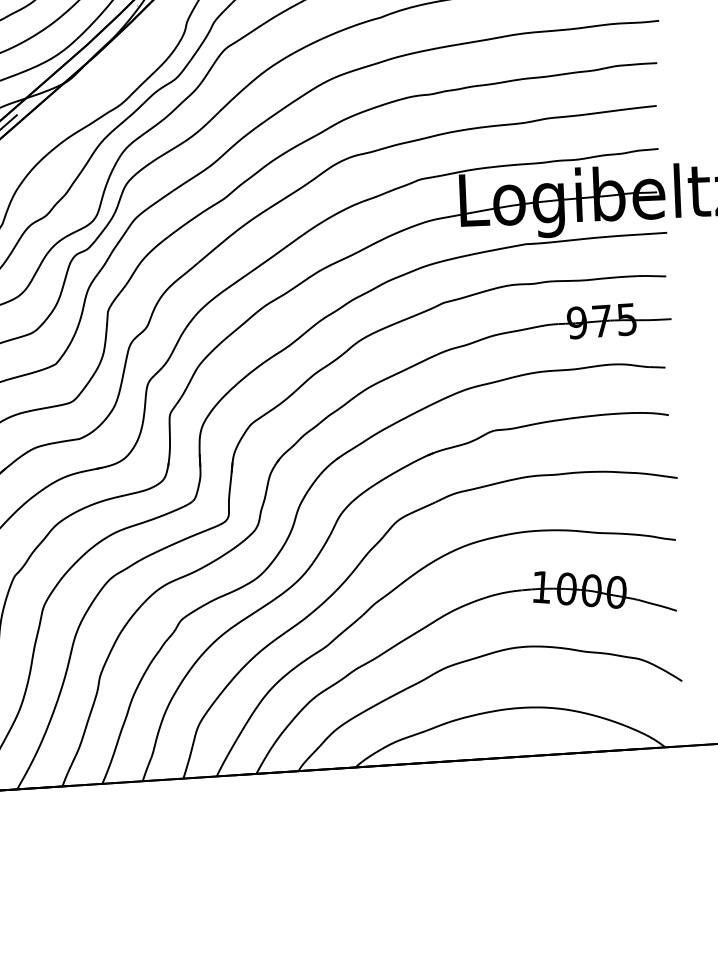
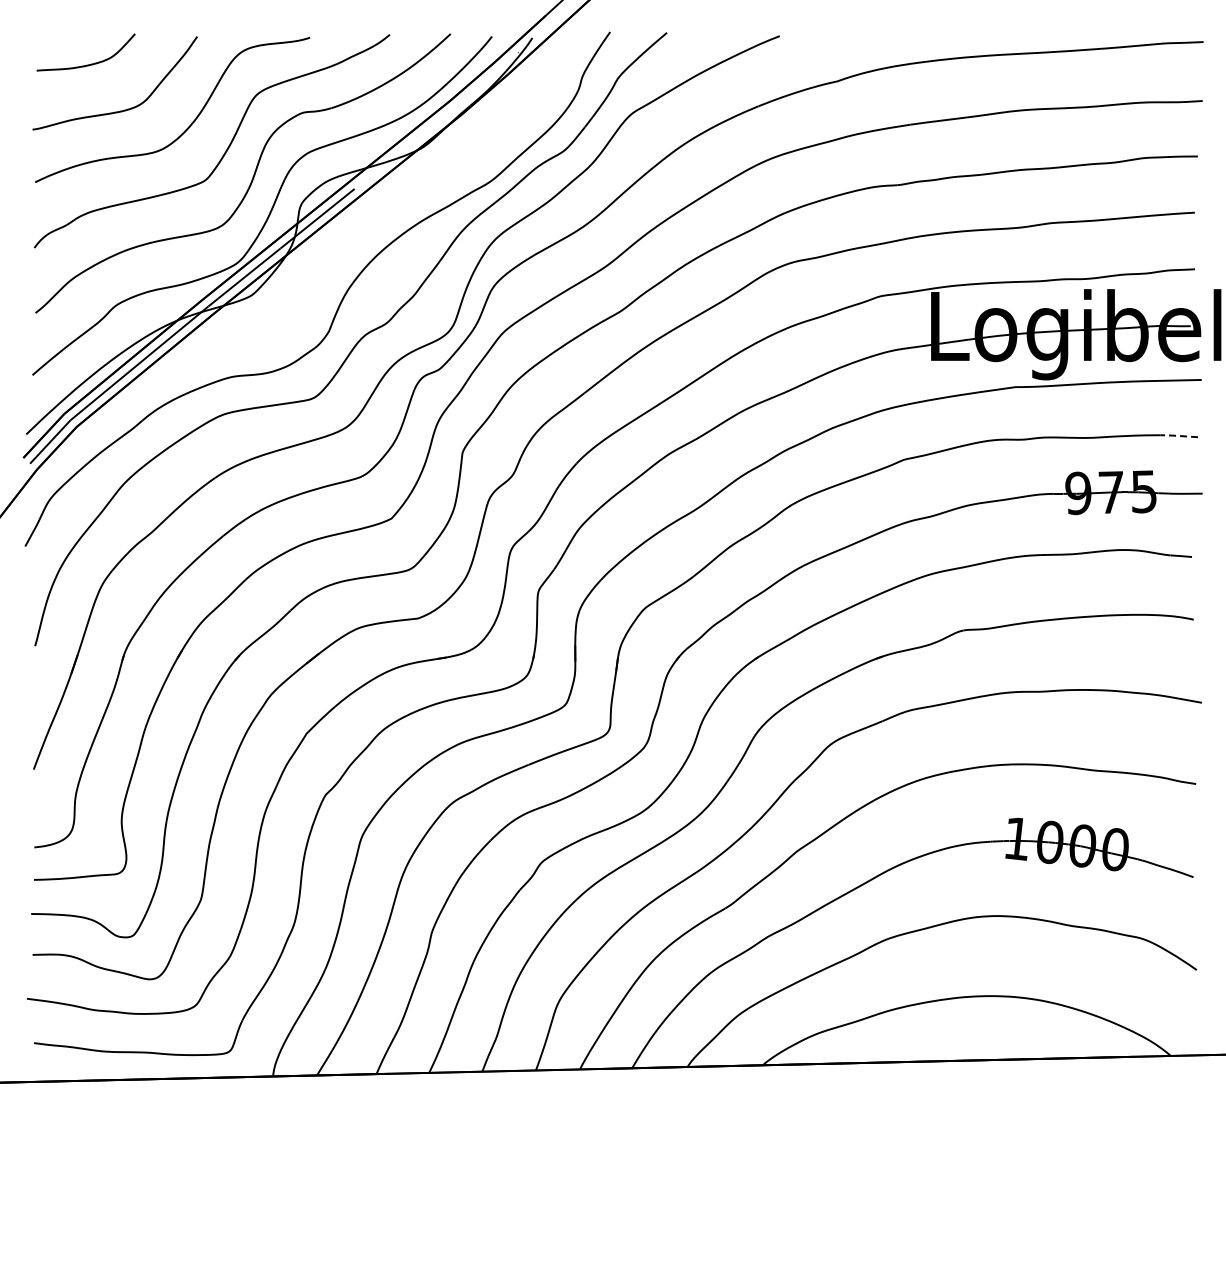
line: (651, 275) -> (1178, 435), solid -> dashed

